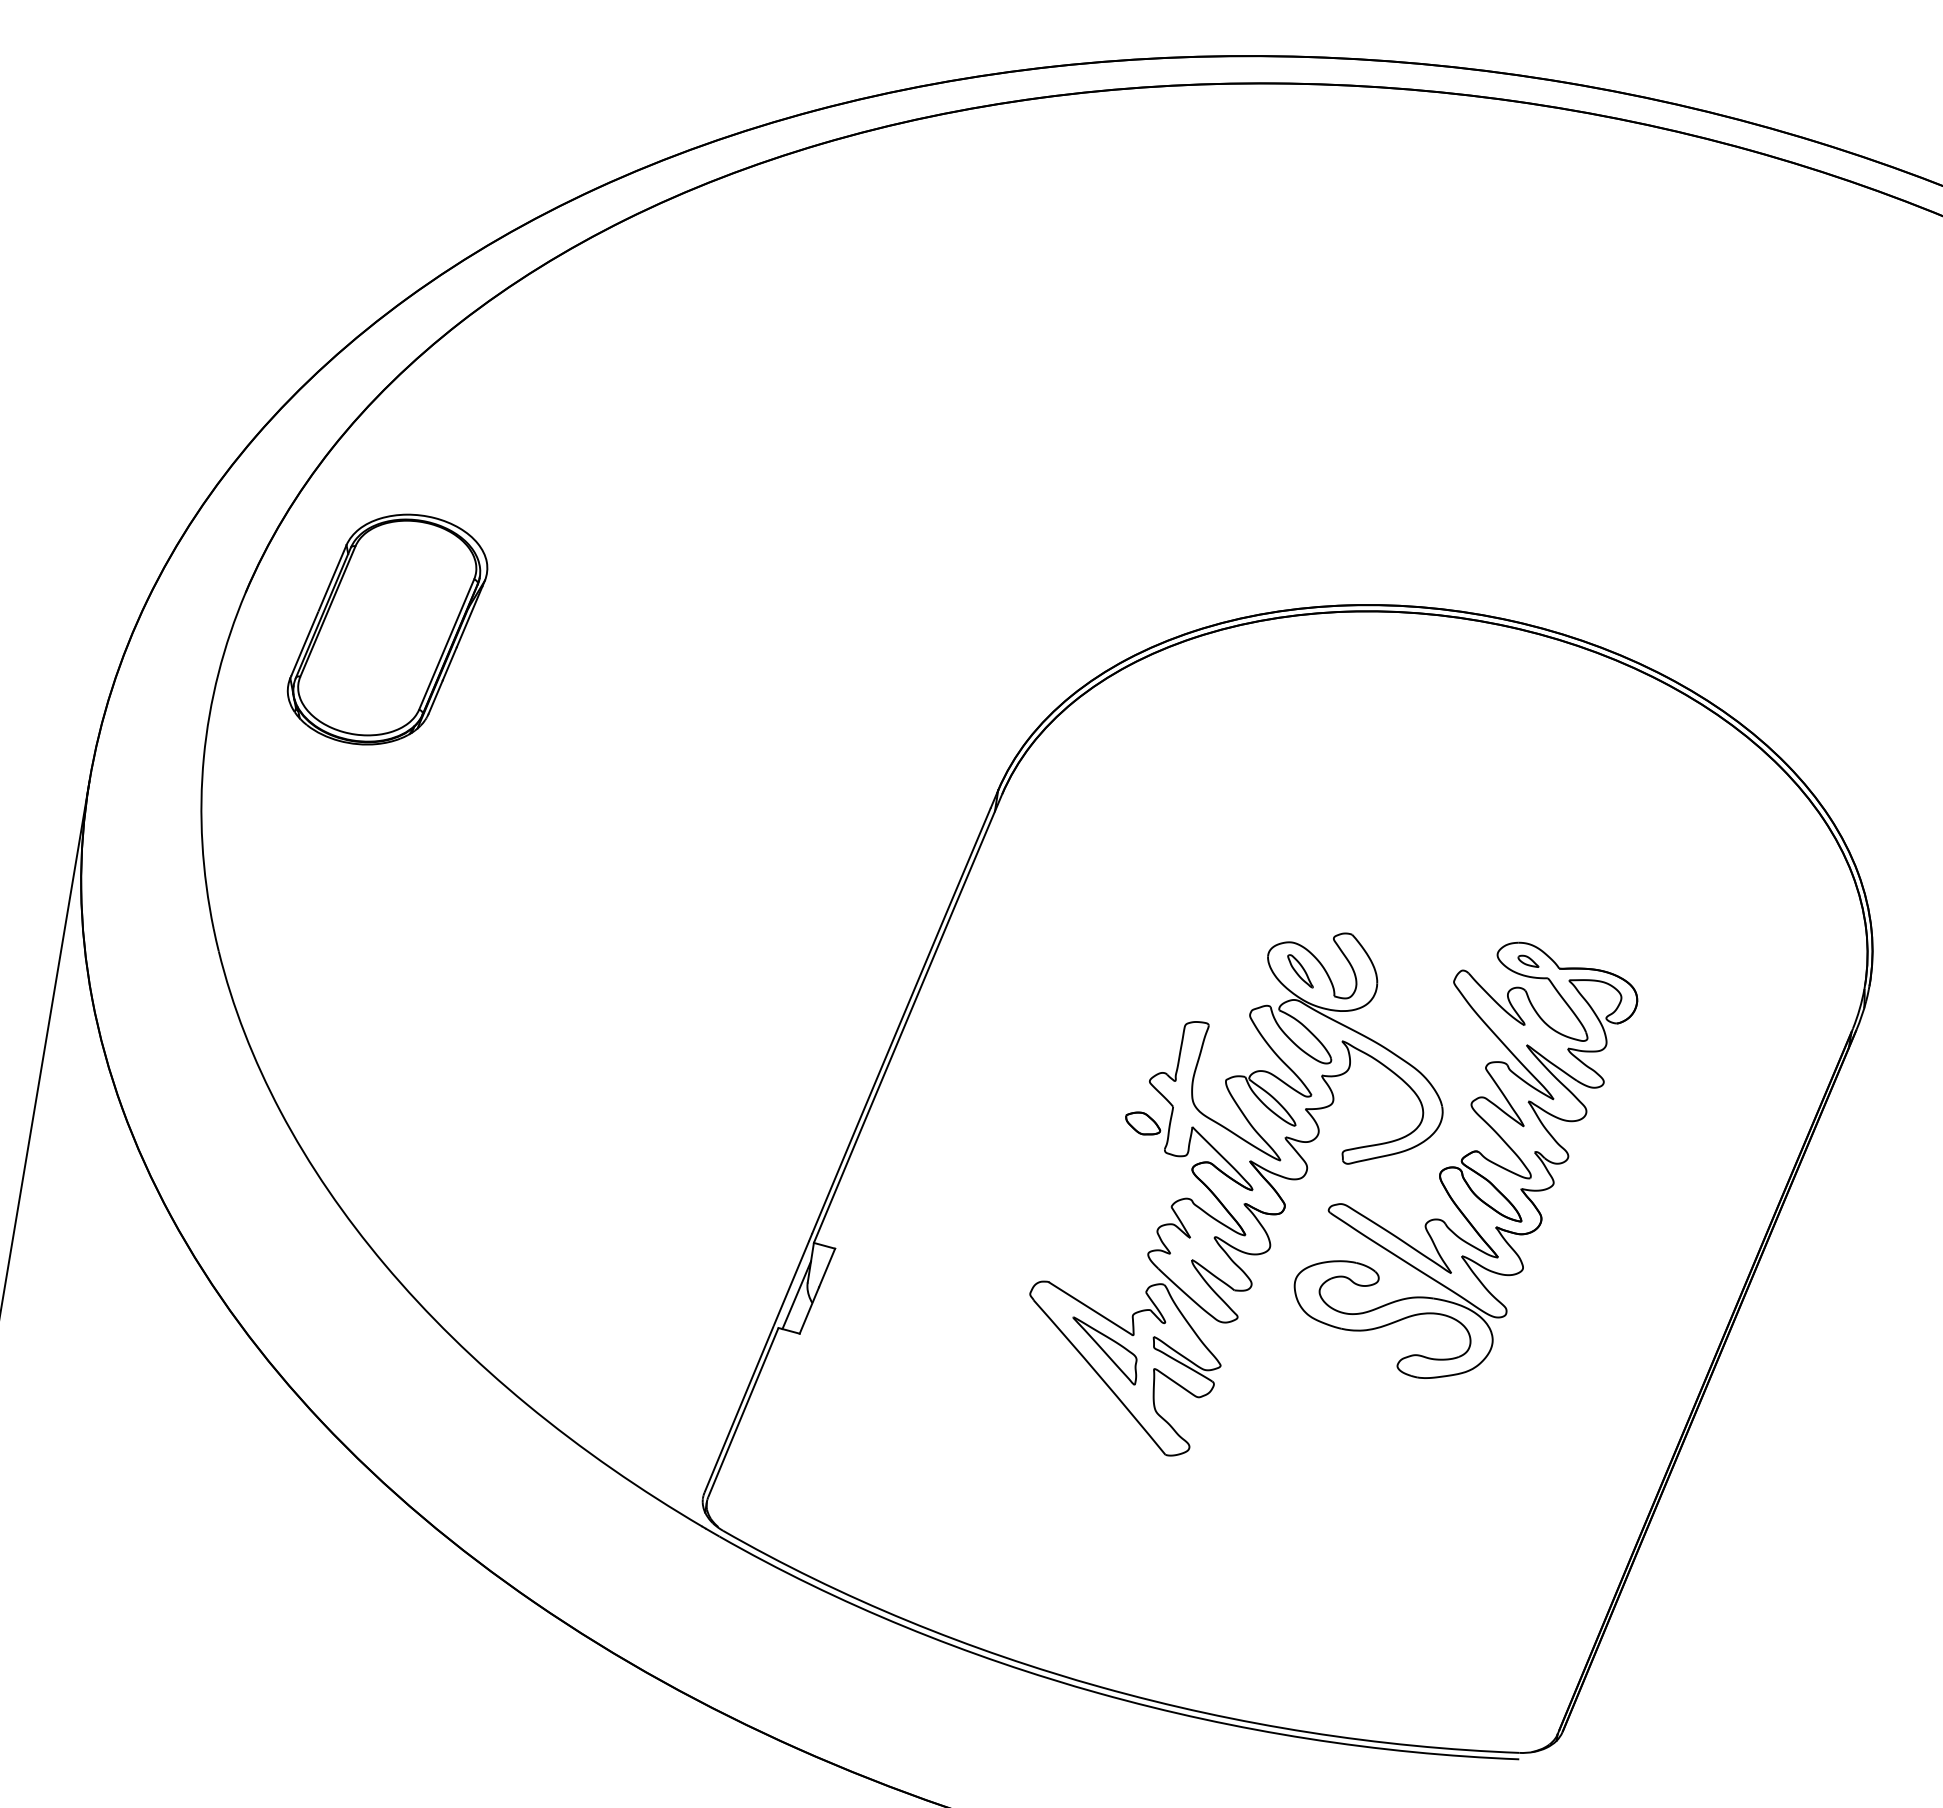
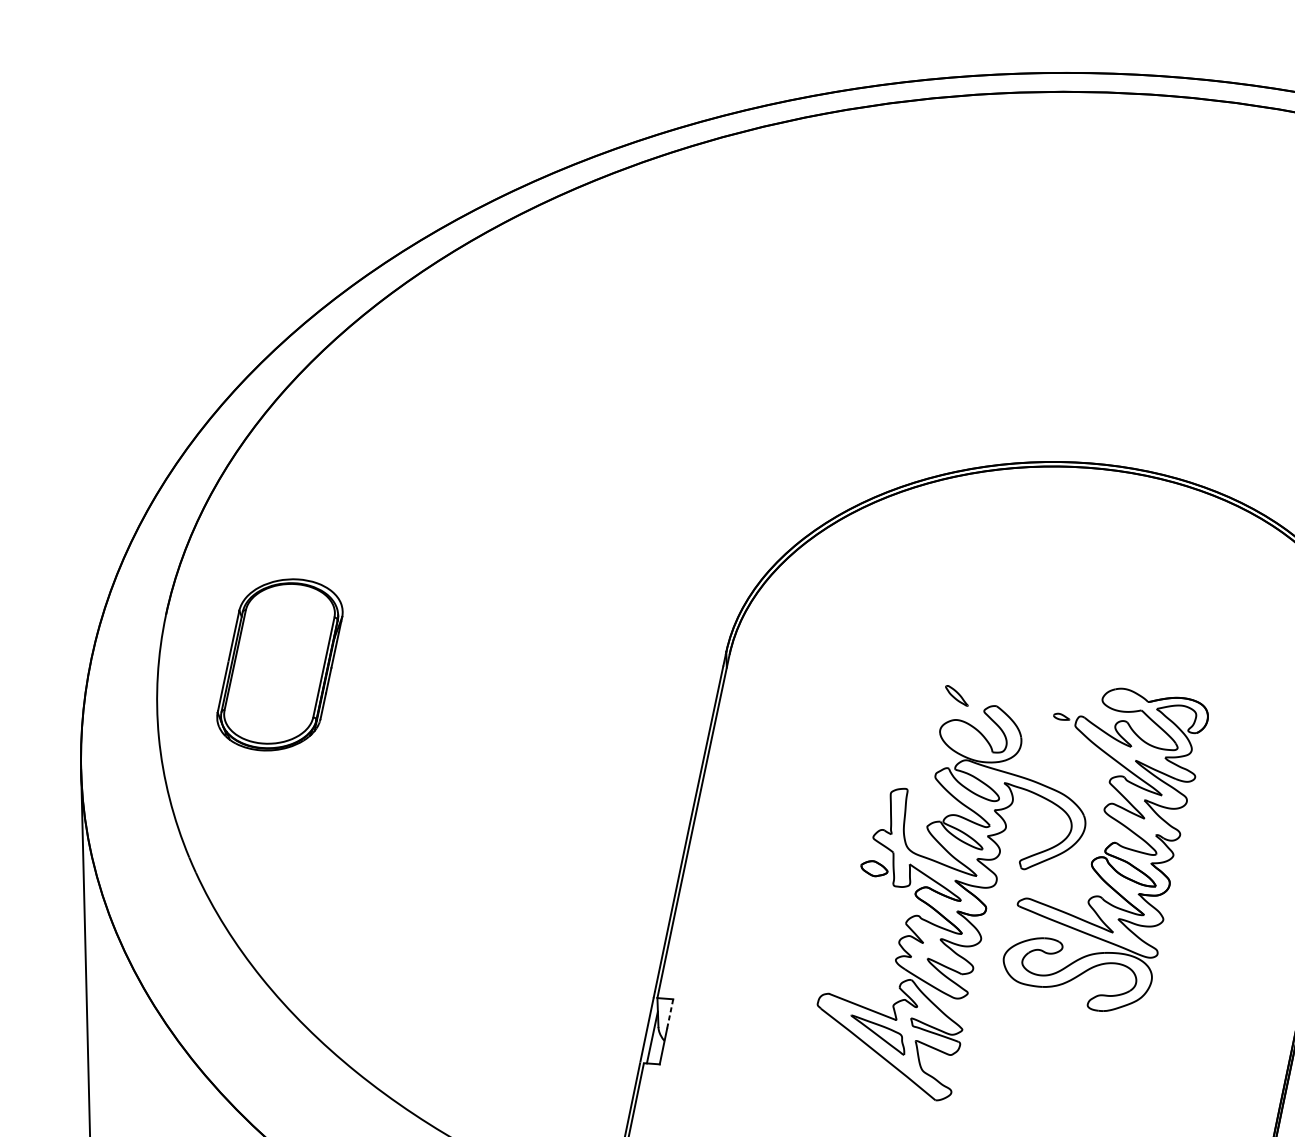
part: (387, 629) -> (279, 664), moved
part: (1528, 960) -> (1061, 716), moved
part: (1300, 971) -> (956, 696), moved
line: (827, 1267) -> (670, 1013), solid -> dashed

